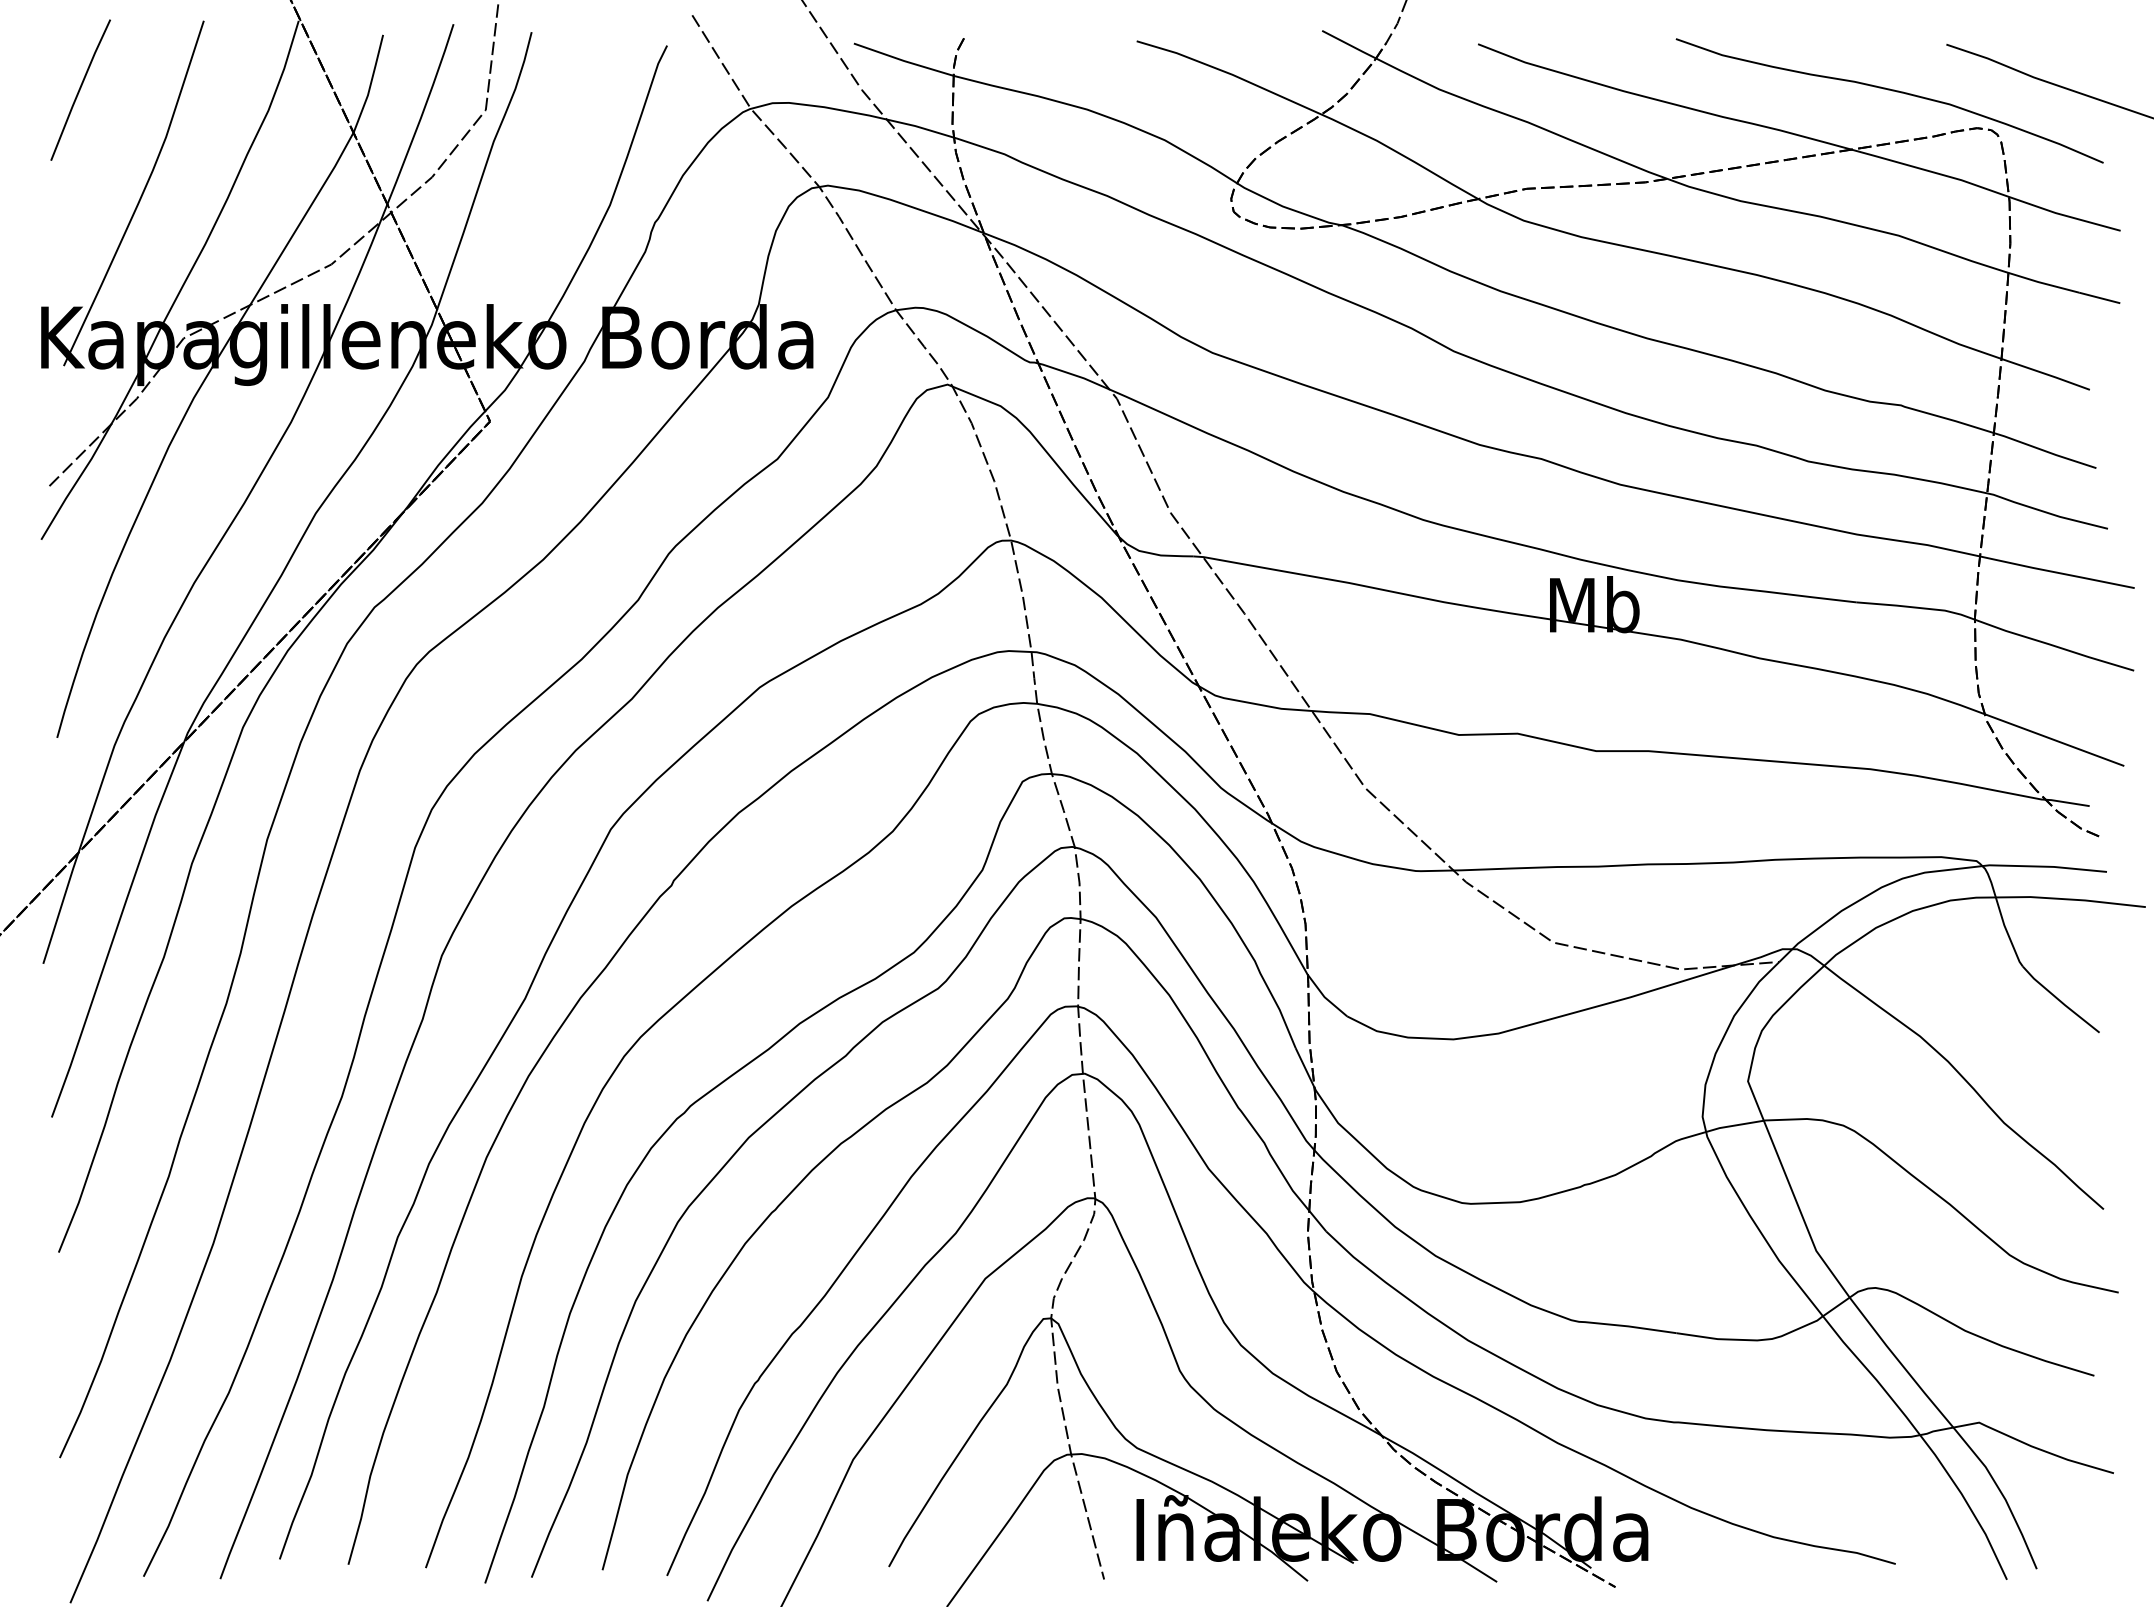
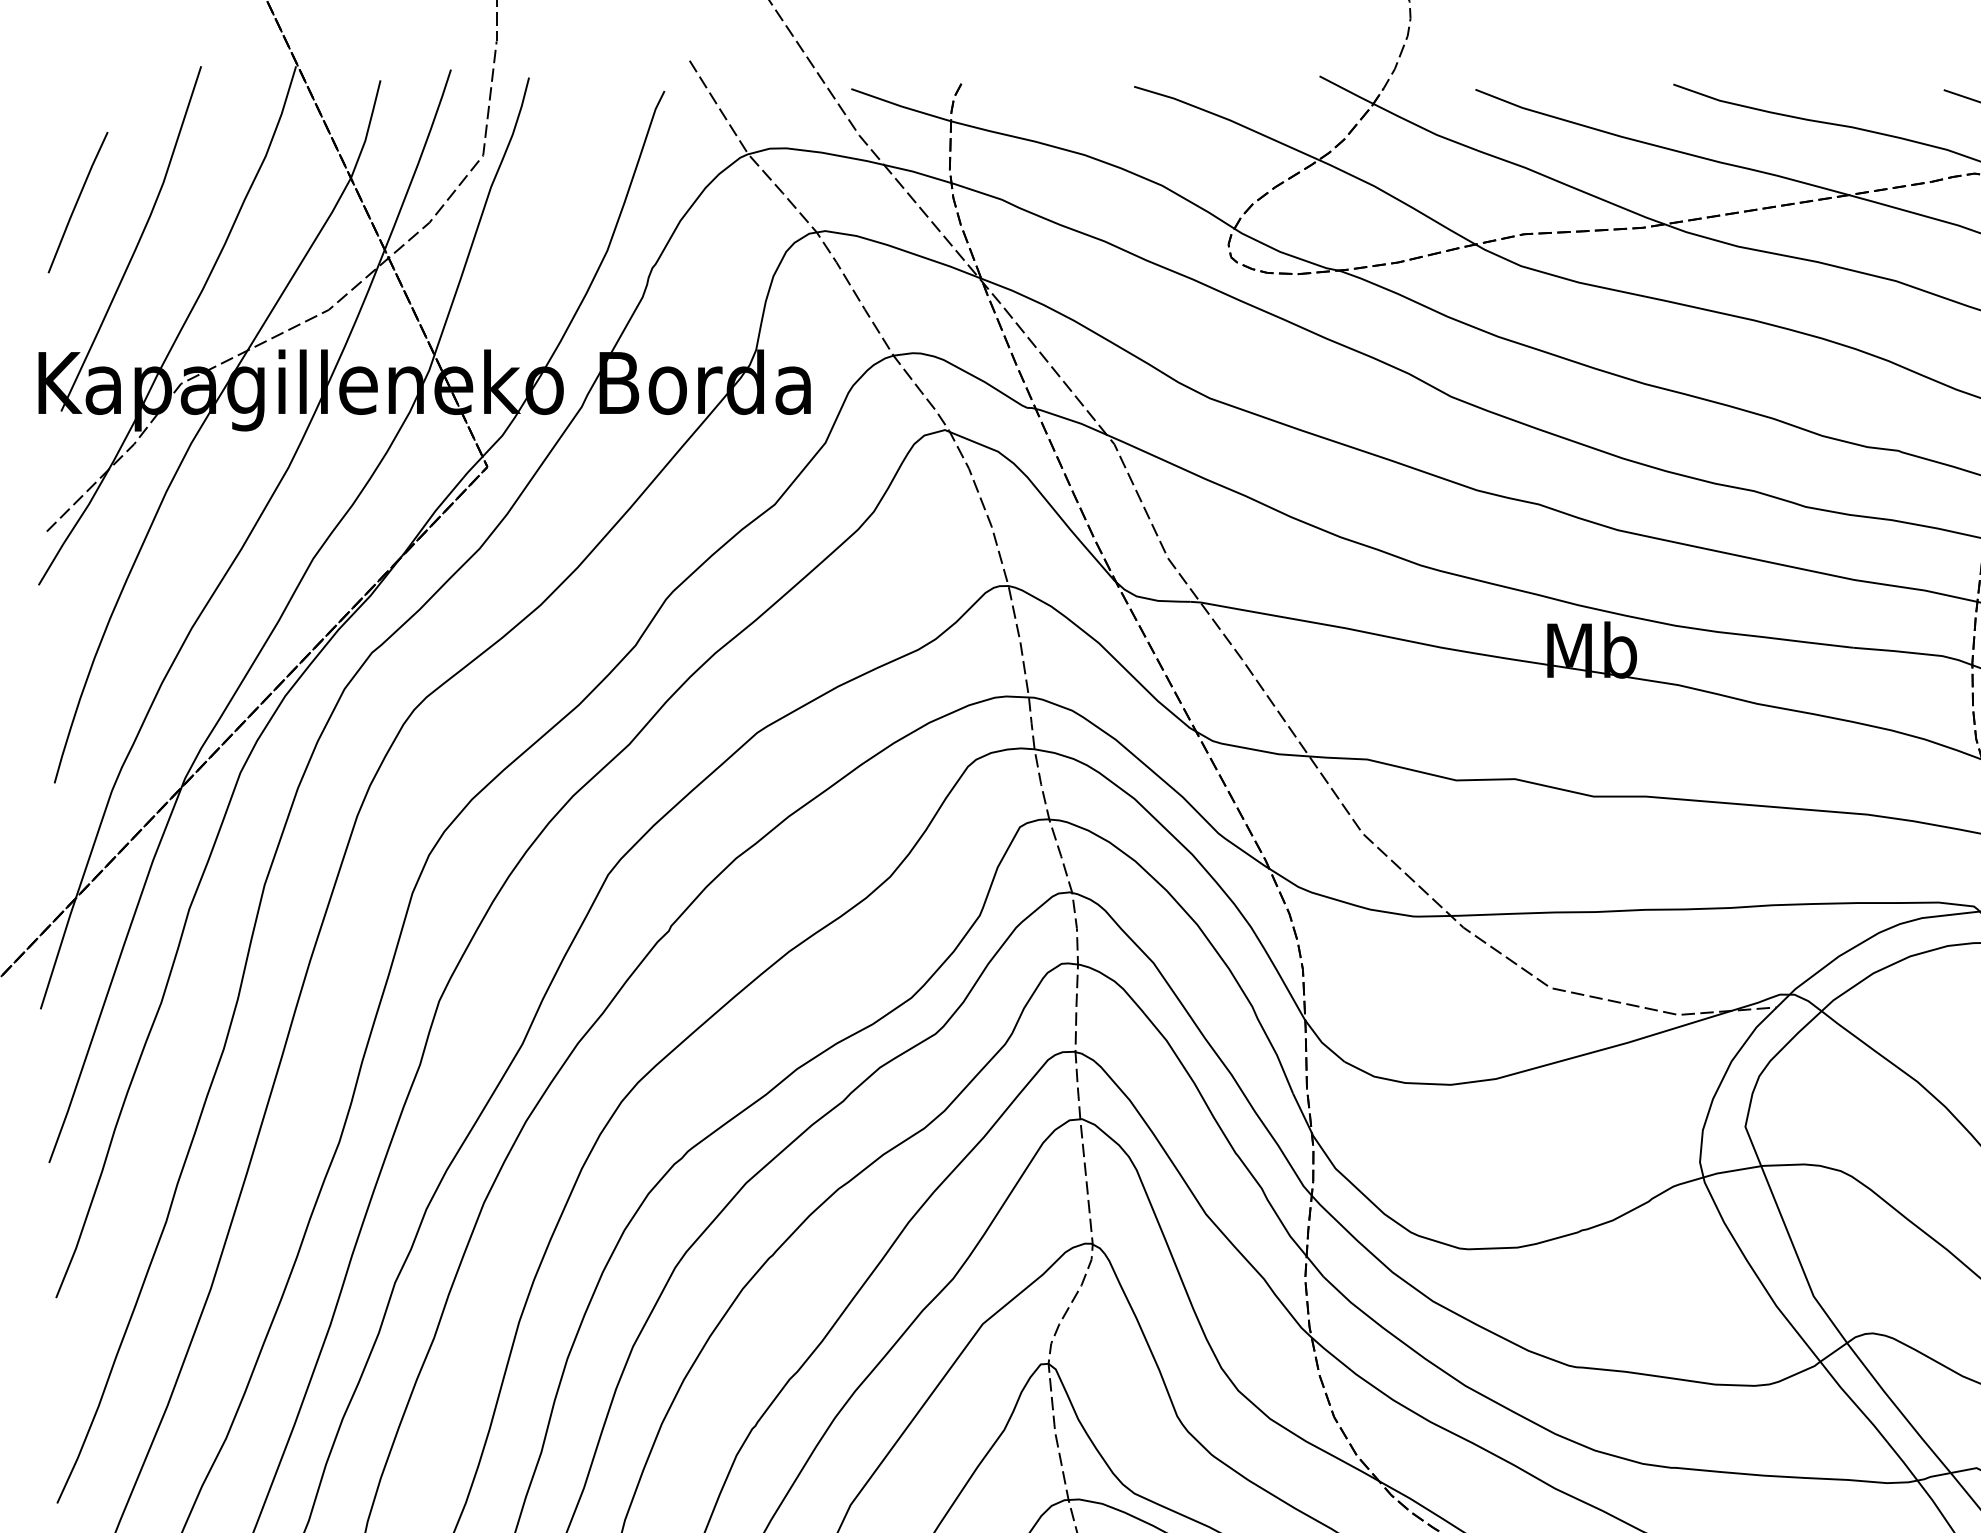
line: (80, 89) -> (77, 201), moved

